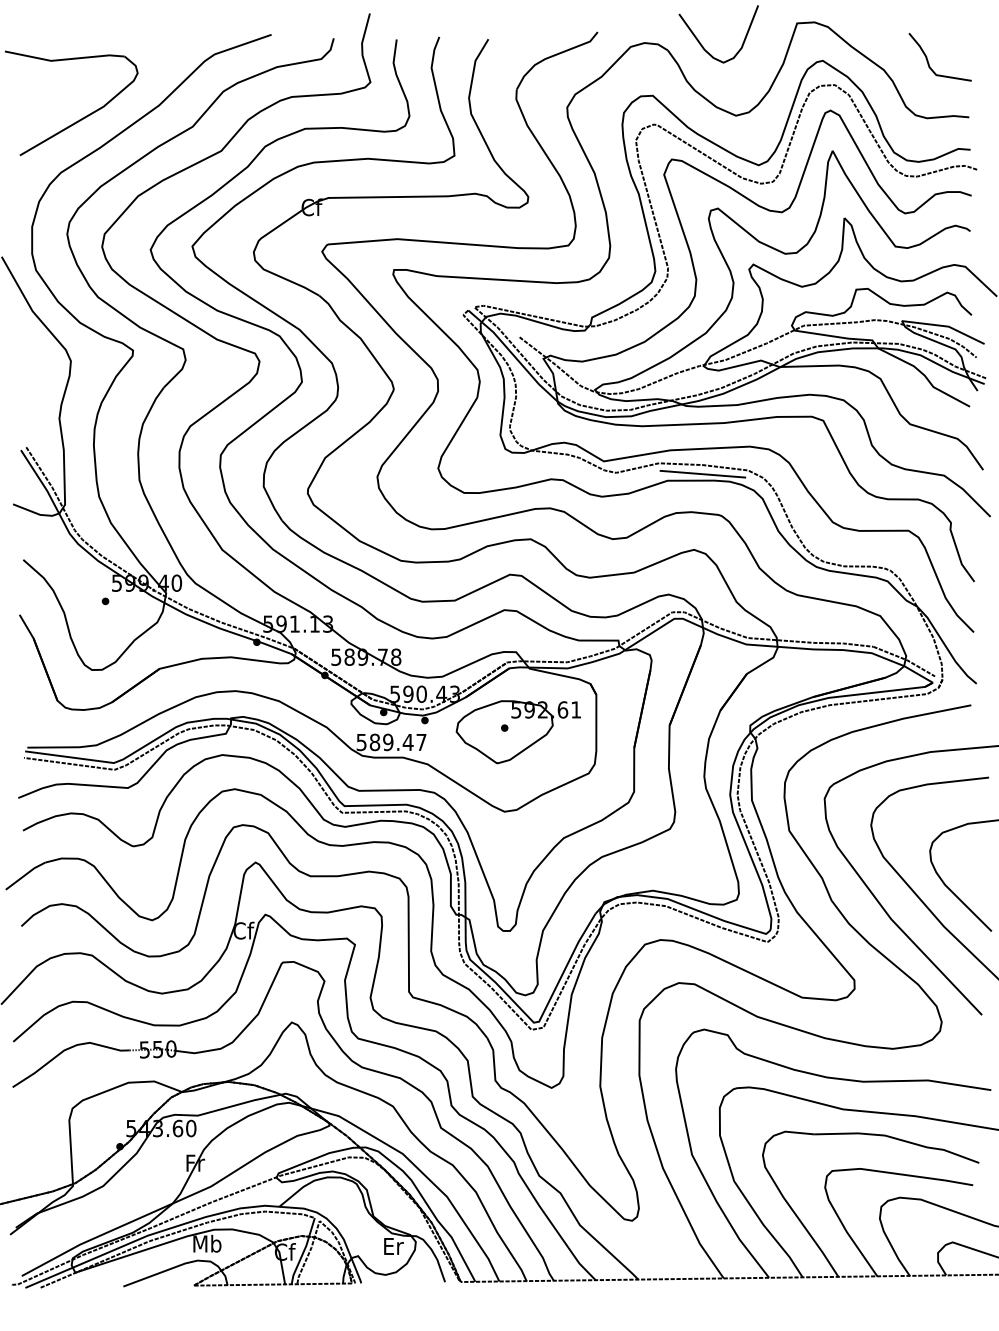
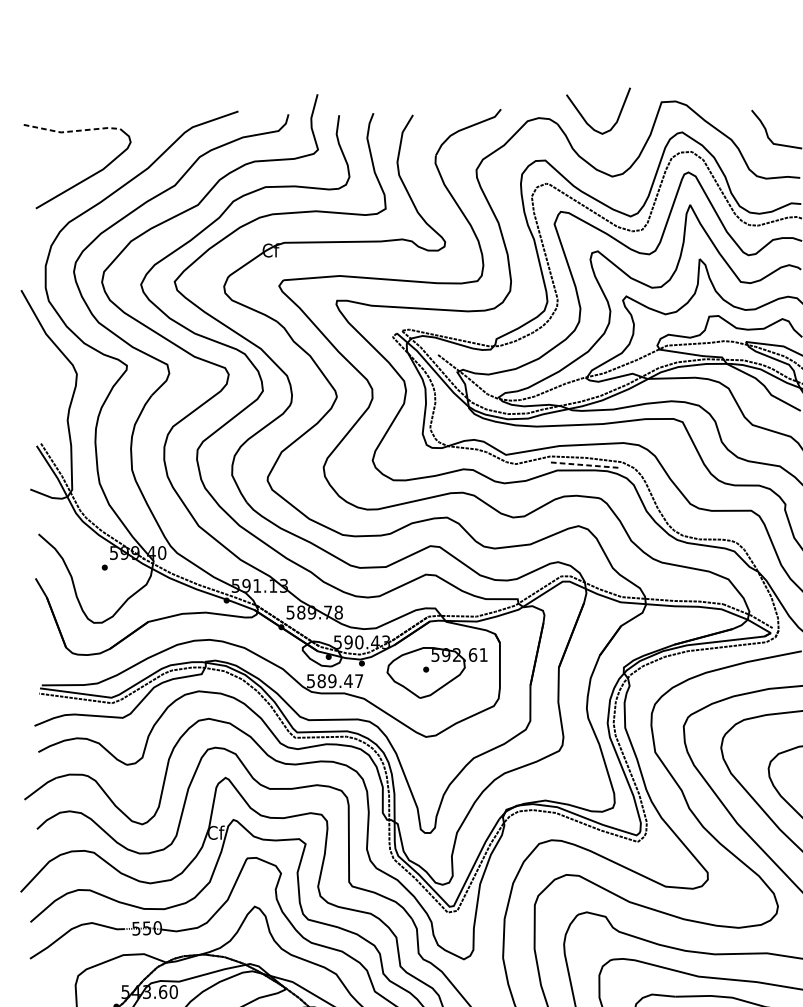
line: (65, 59) -> (72, 131), solid -> dashed
line: (703, 474) -> (586, 465), solid -> dashed

